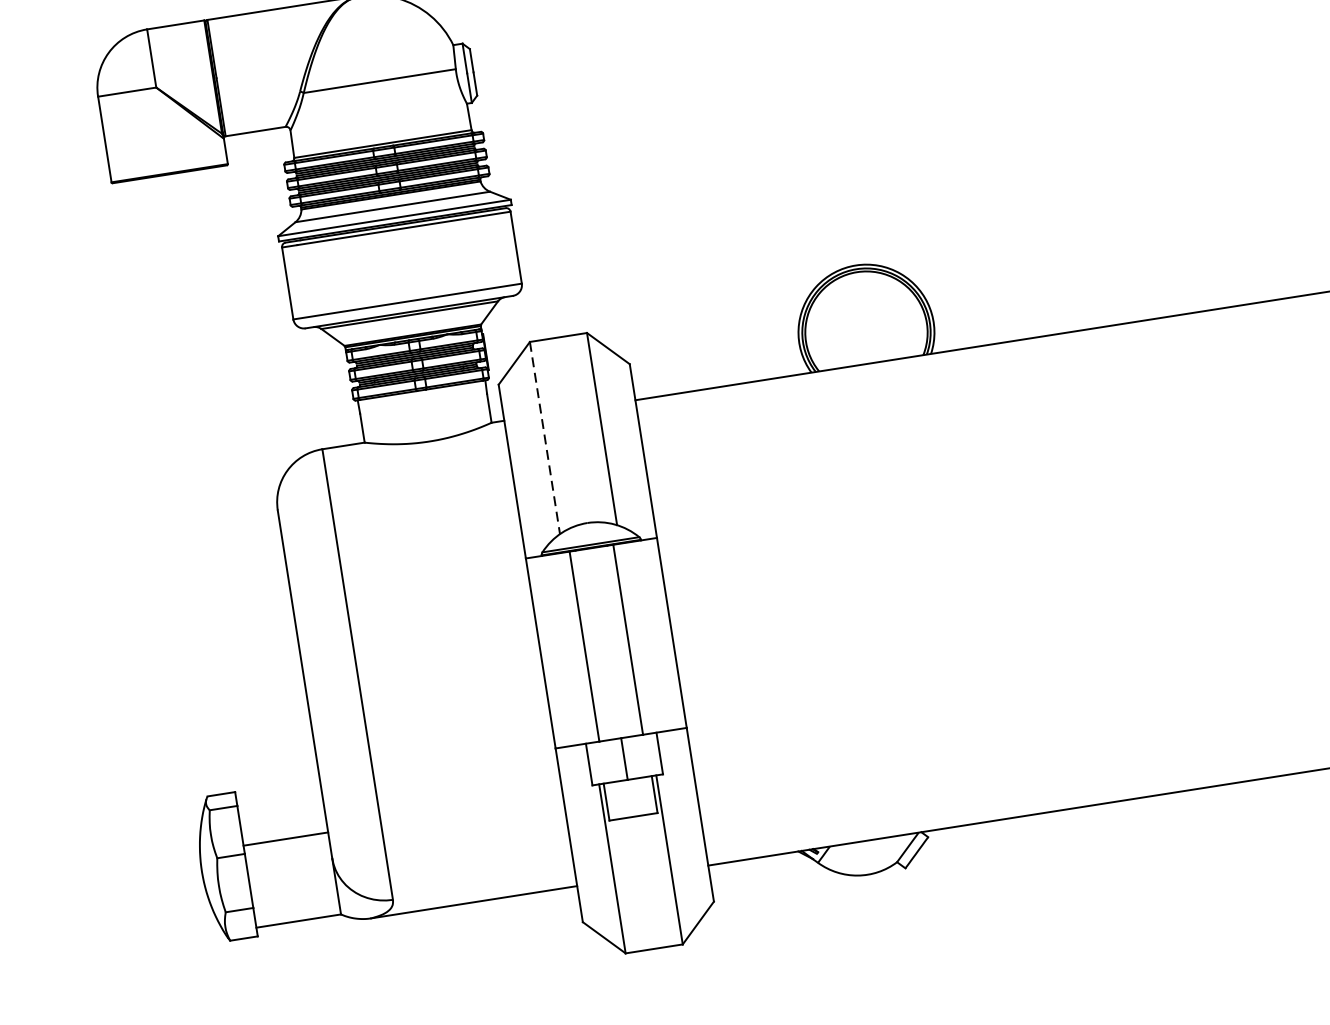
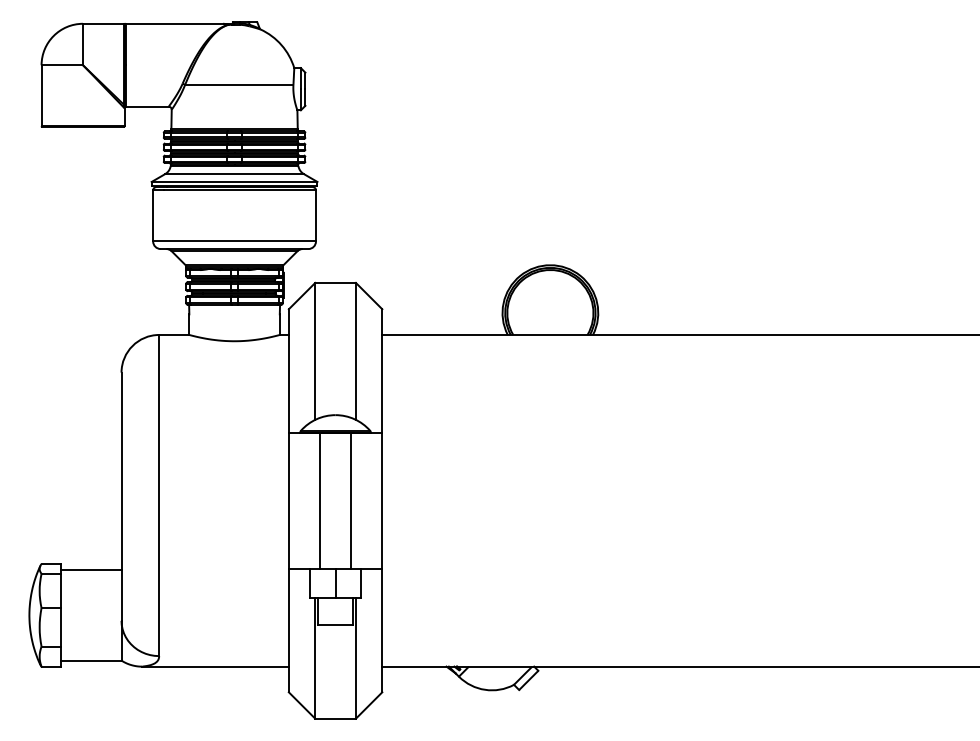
line: (545, 438) -> (315, 351), dashed -> solid
line: (286, 839) -> (91, 570), moved

